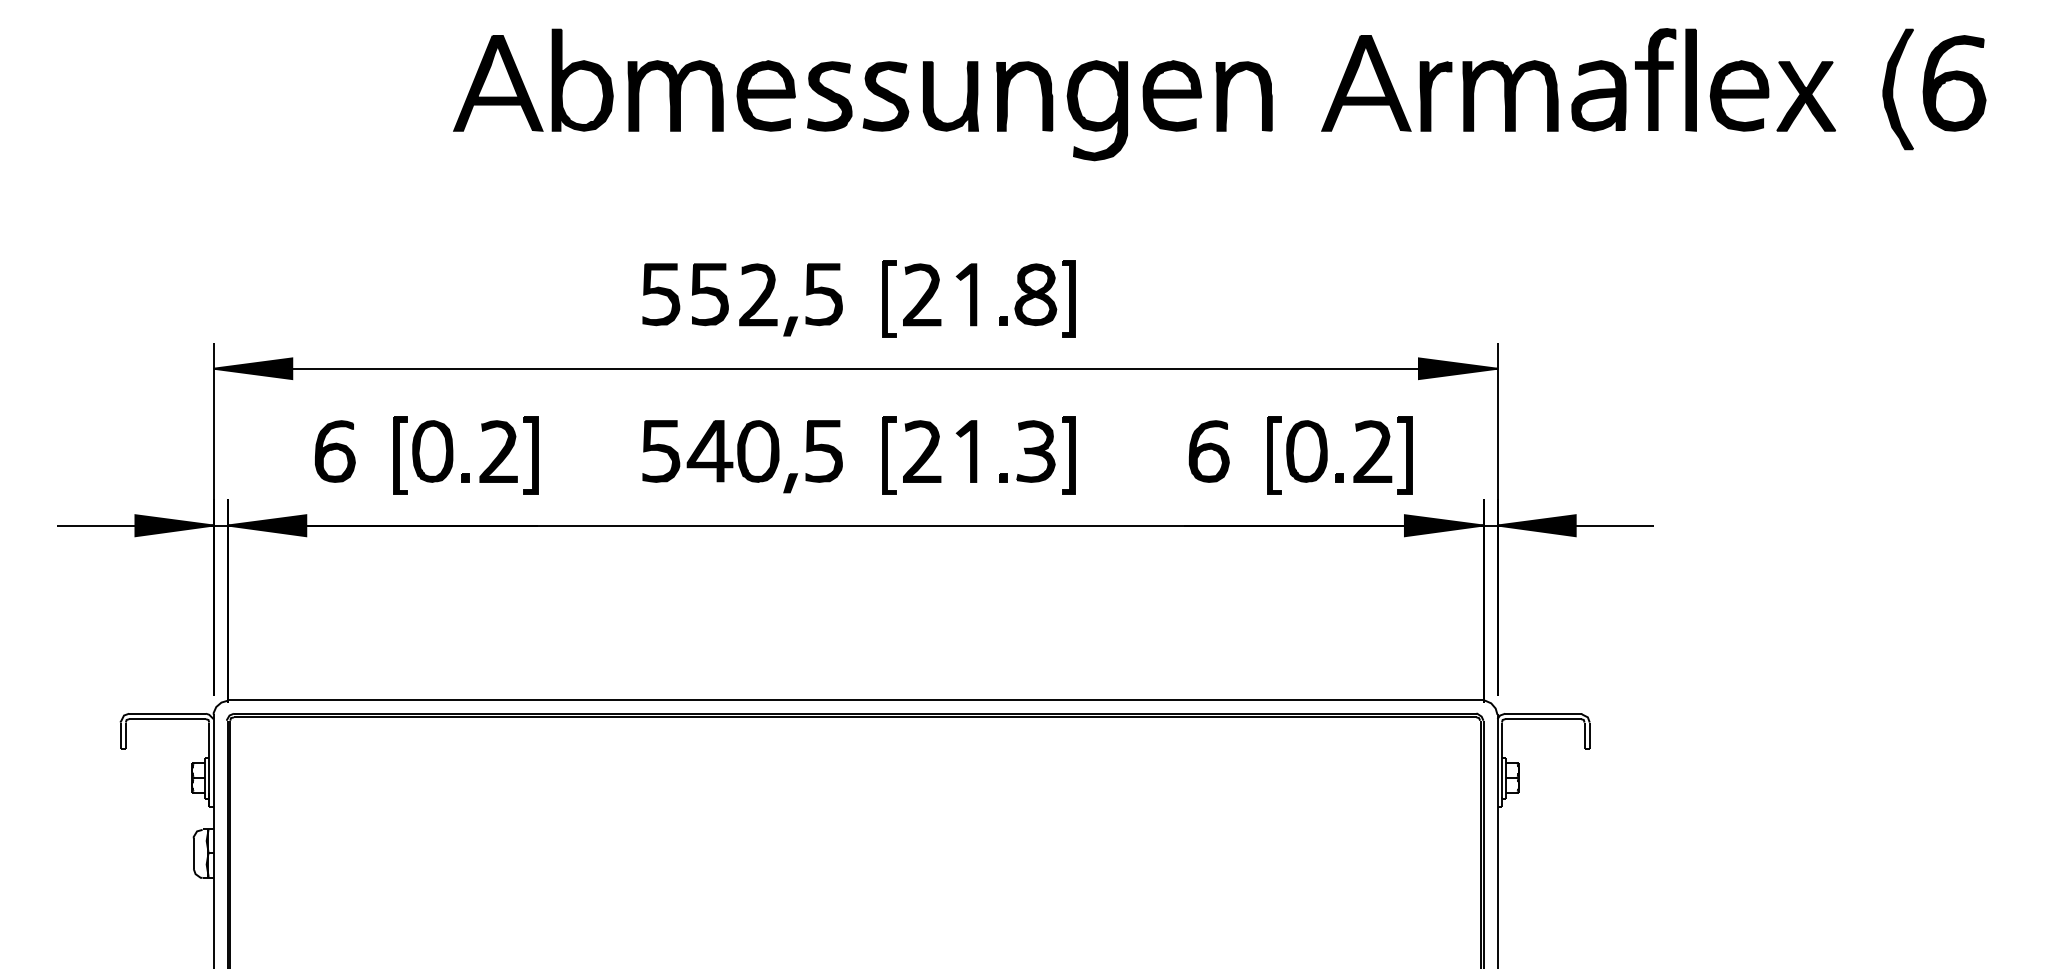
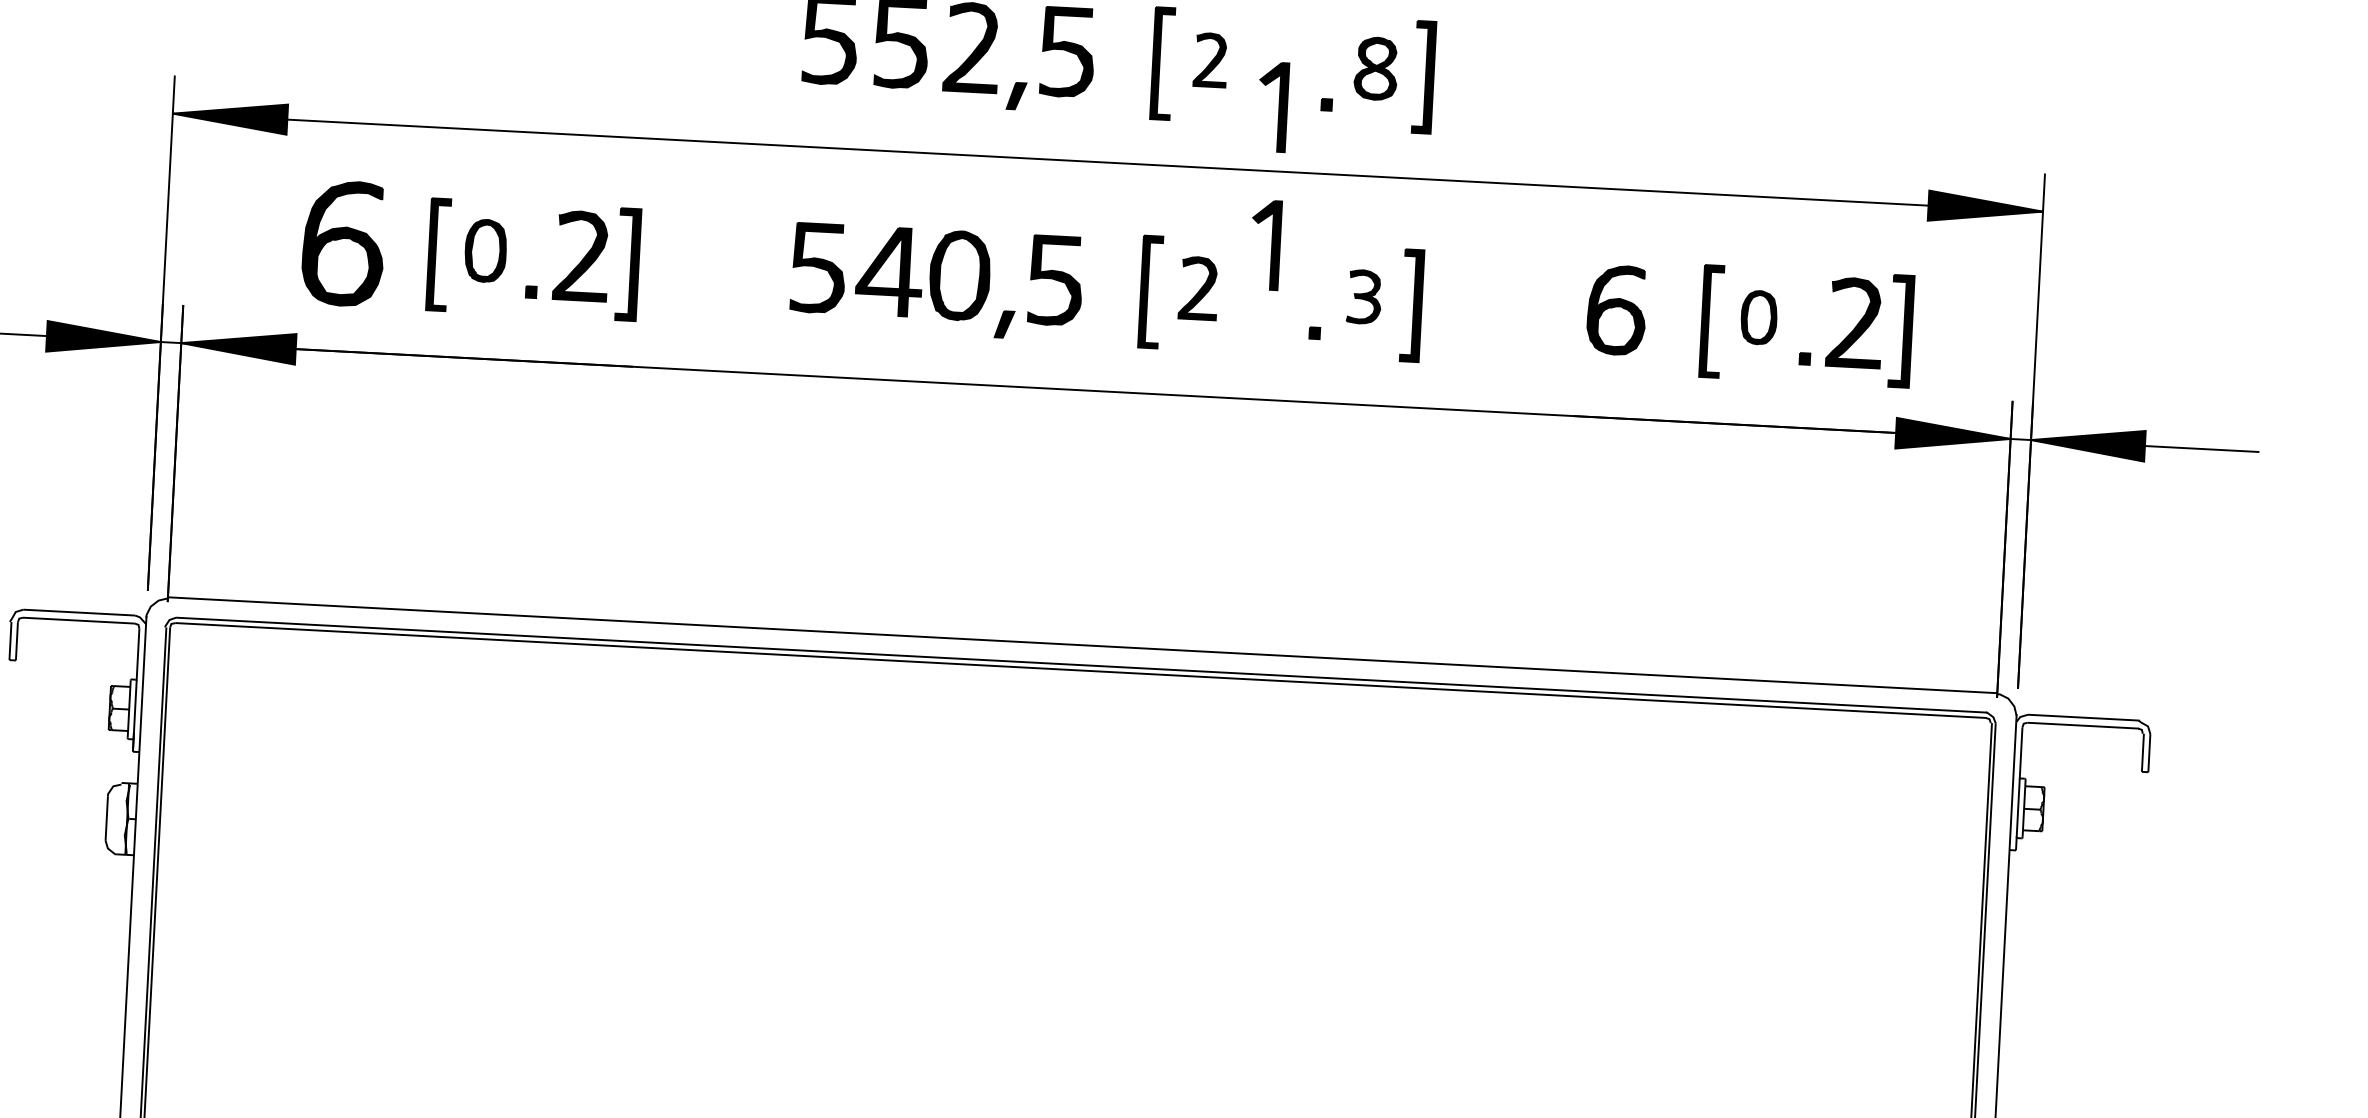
part: (922, 294) -> (1211, 59), size x0.6
part: (966, 294) -> (1272, 106), moved
part: (1035, 294) -> (1375, 68), size x0.7
part: (335, 451) -> (343, 243), size x1.4
part: (432, 451) -> (485, 250), size x0.7
part: (922, 451) -> (1199, 288), size x0.7
part: (966, 451) -> (1265, 245), moved
part: (1035, 451) -> (1363, 296), size x0.6
part: (1306, 451) -> (1758, 317), size x0.6

